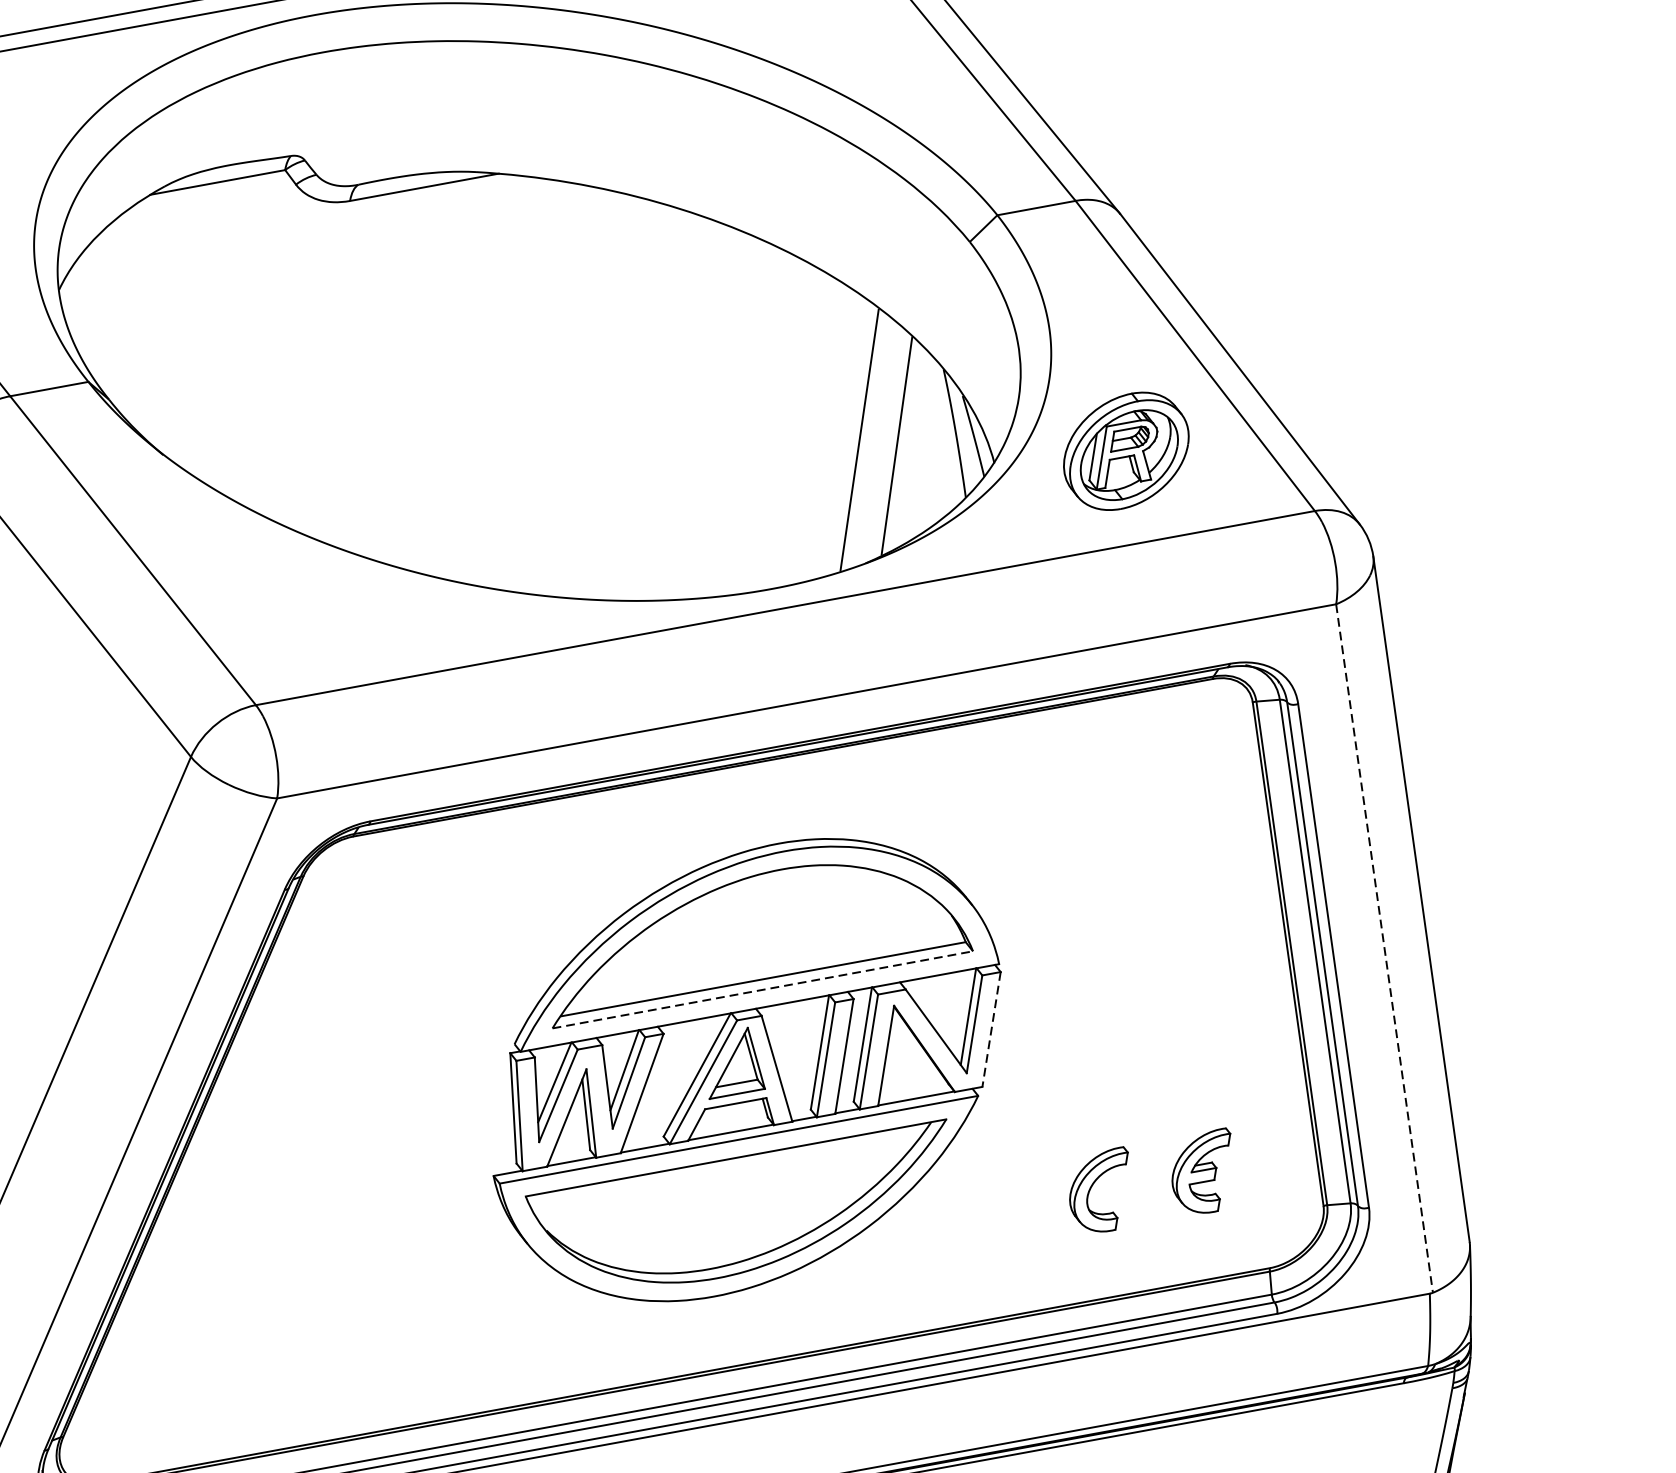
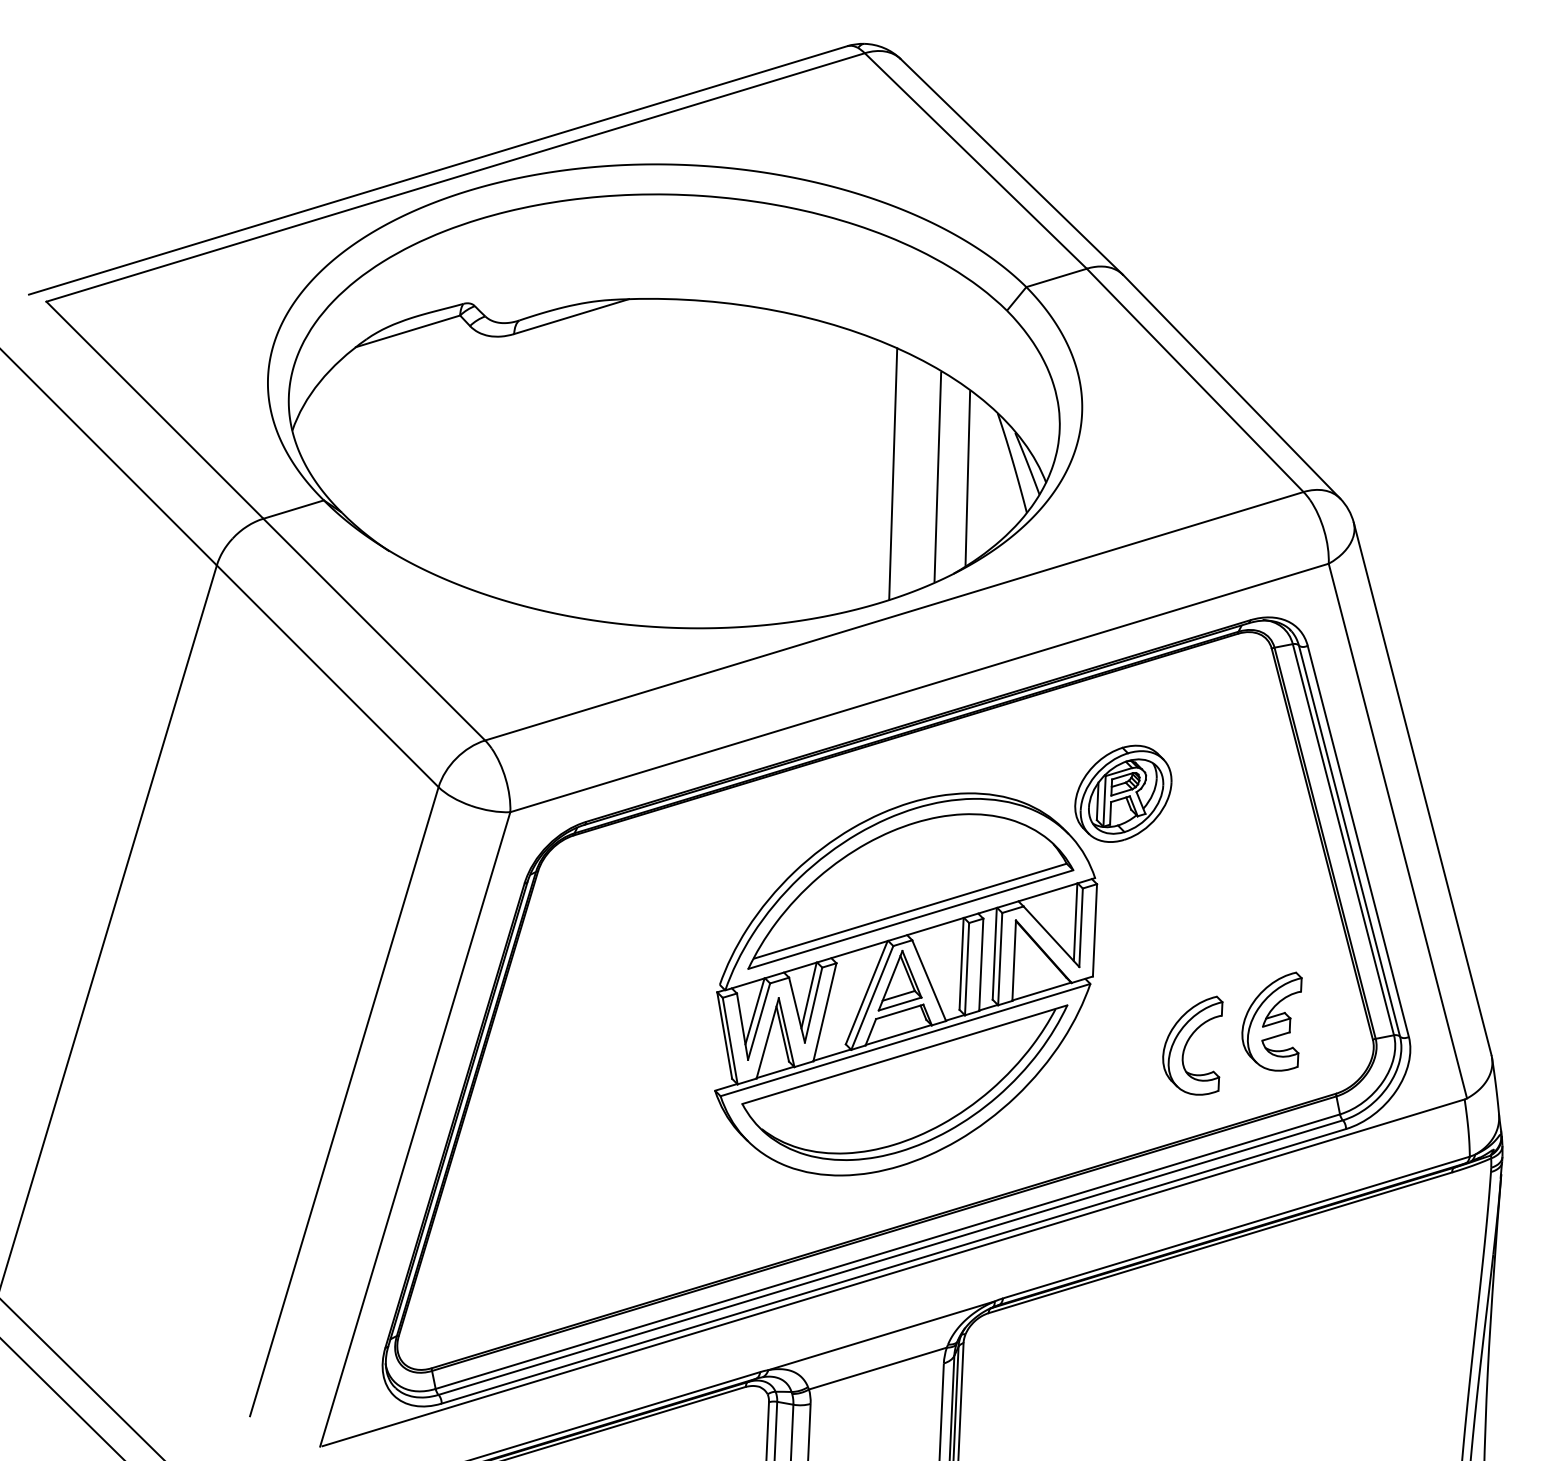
line: (804, 429) -> (893, 473), added
part: (1126, 450) -> (1123, 793), moved
line: (1385, 949) -> (1398, 831), dashed -> solid
line: (762, 989) -> (910, 919), dashed -> solid
line: (990, 1029) -> (1094, 930), dashed -> solid
part: (1199, 1168) -> (1271, 1021), size x1.43
part: (1097, 1187) -> (1192, 1045), size x1.43

